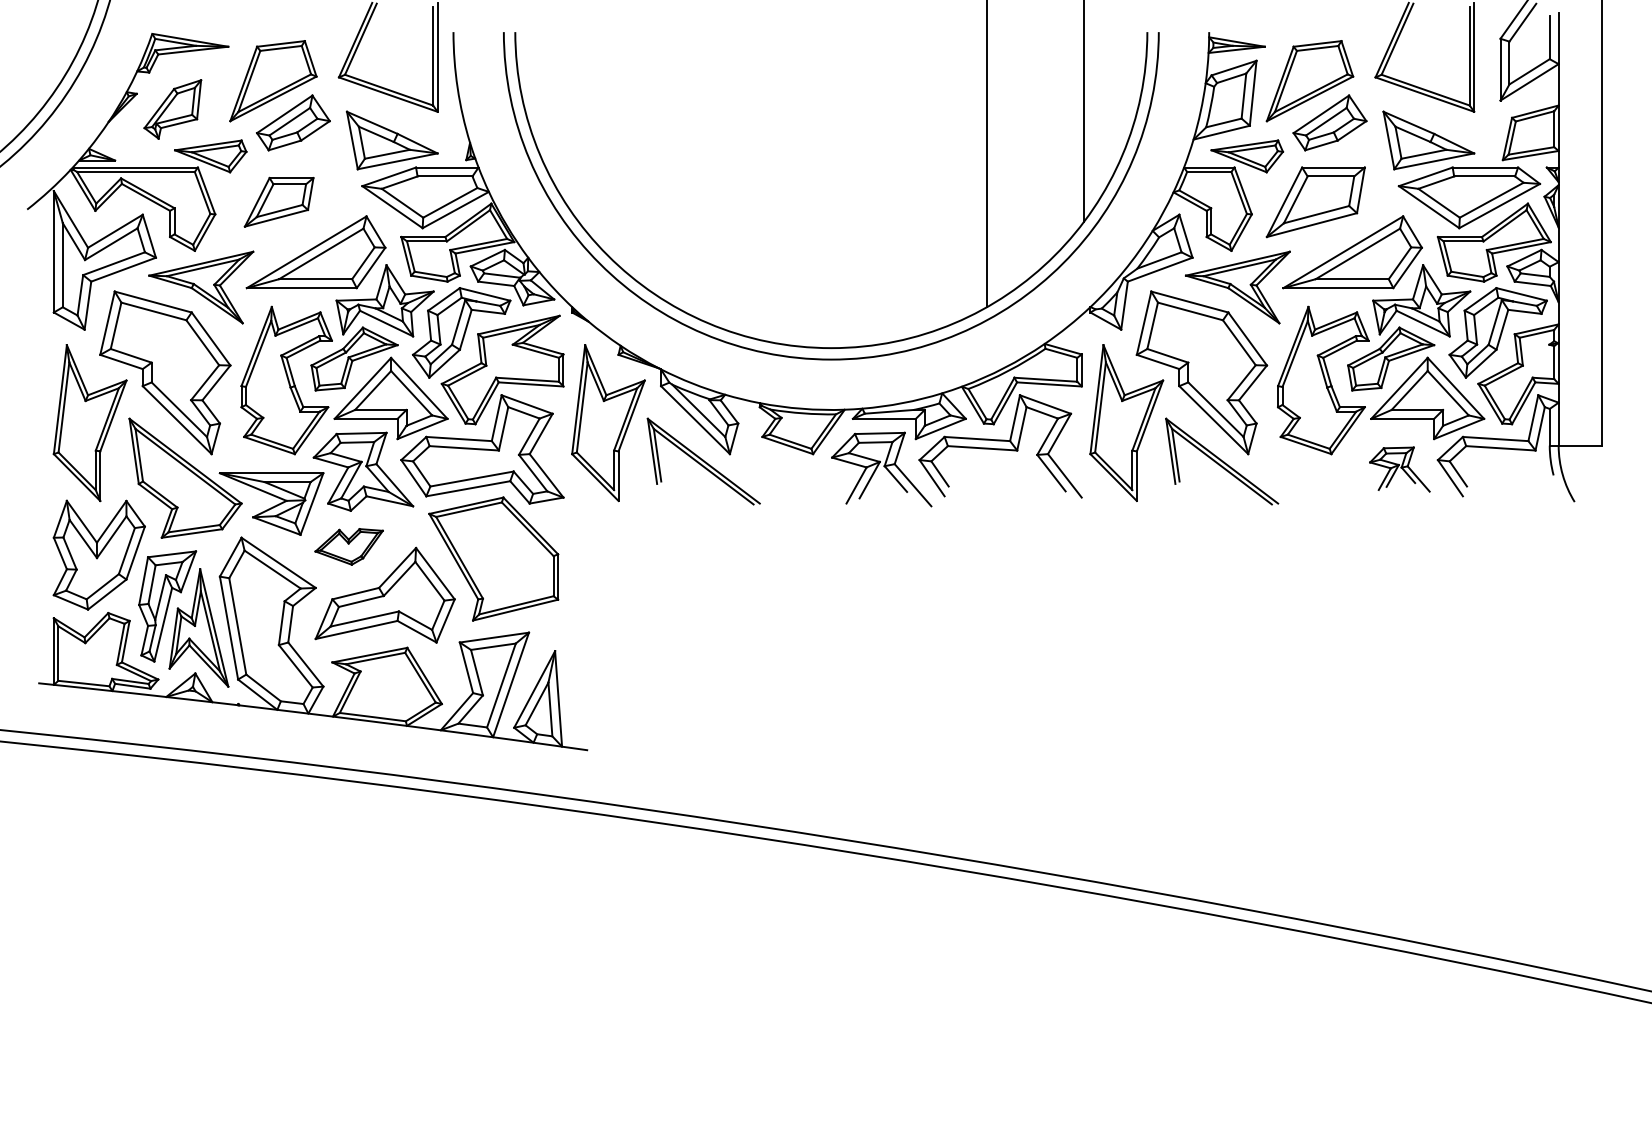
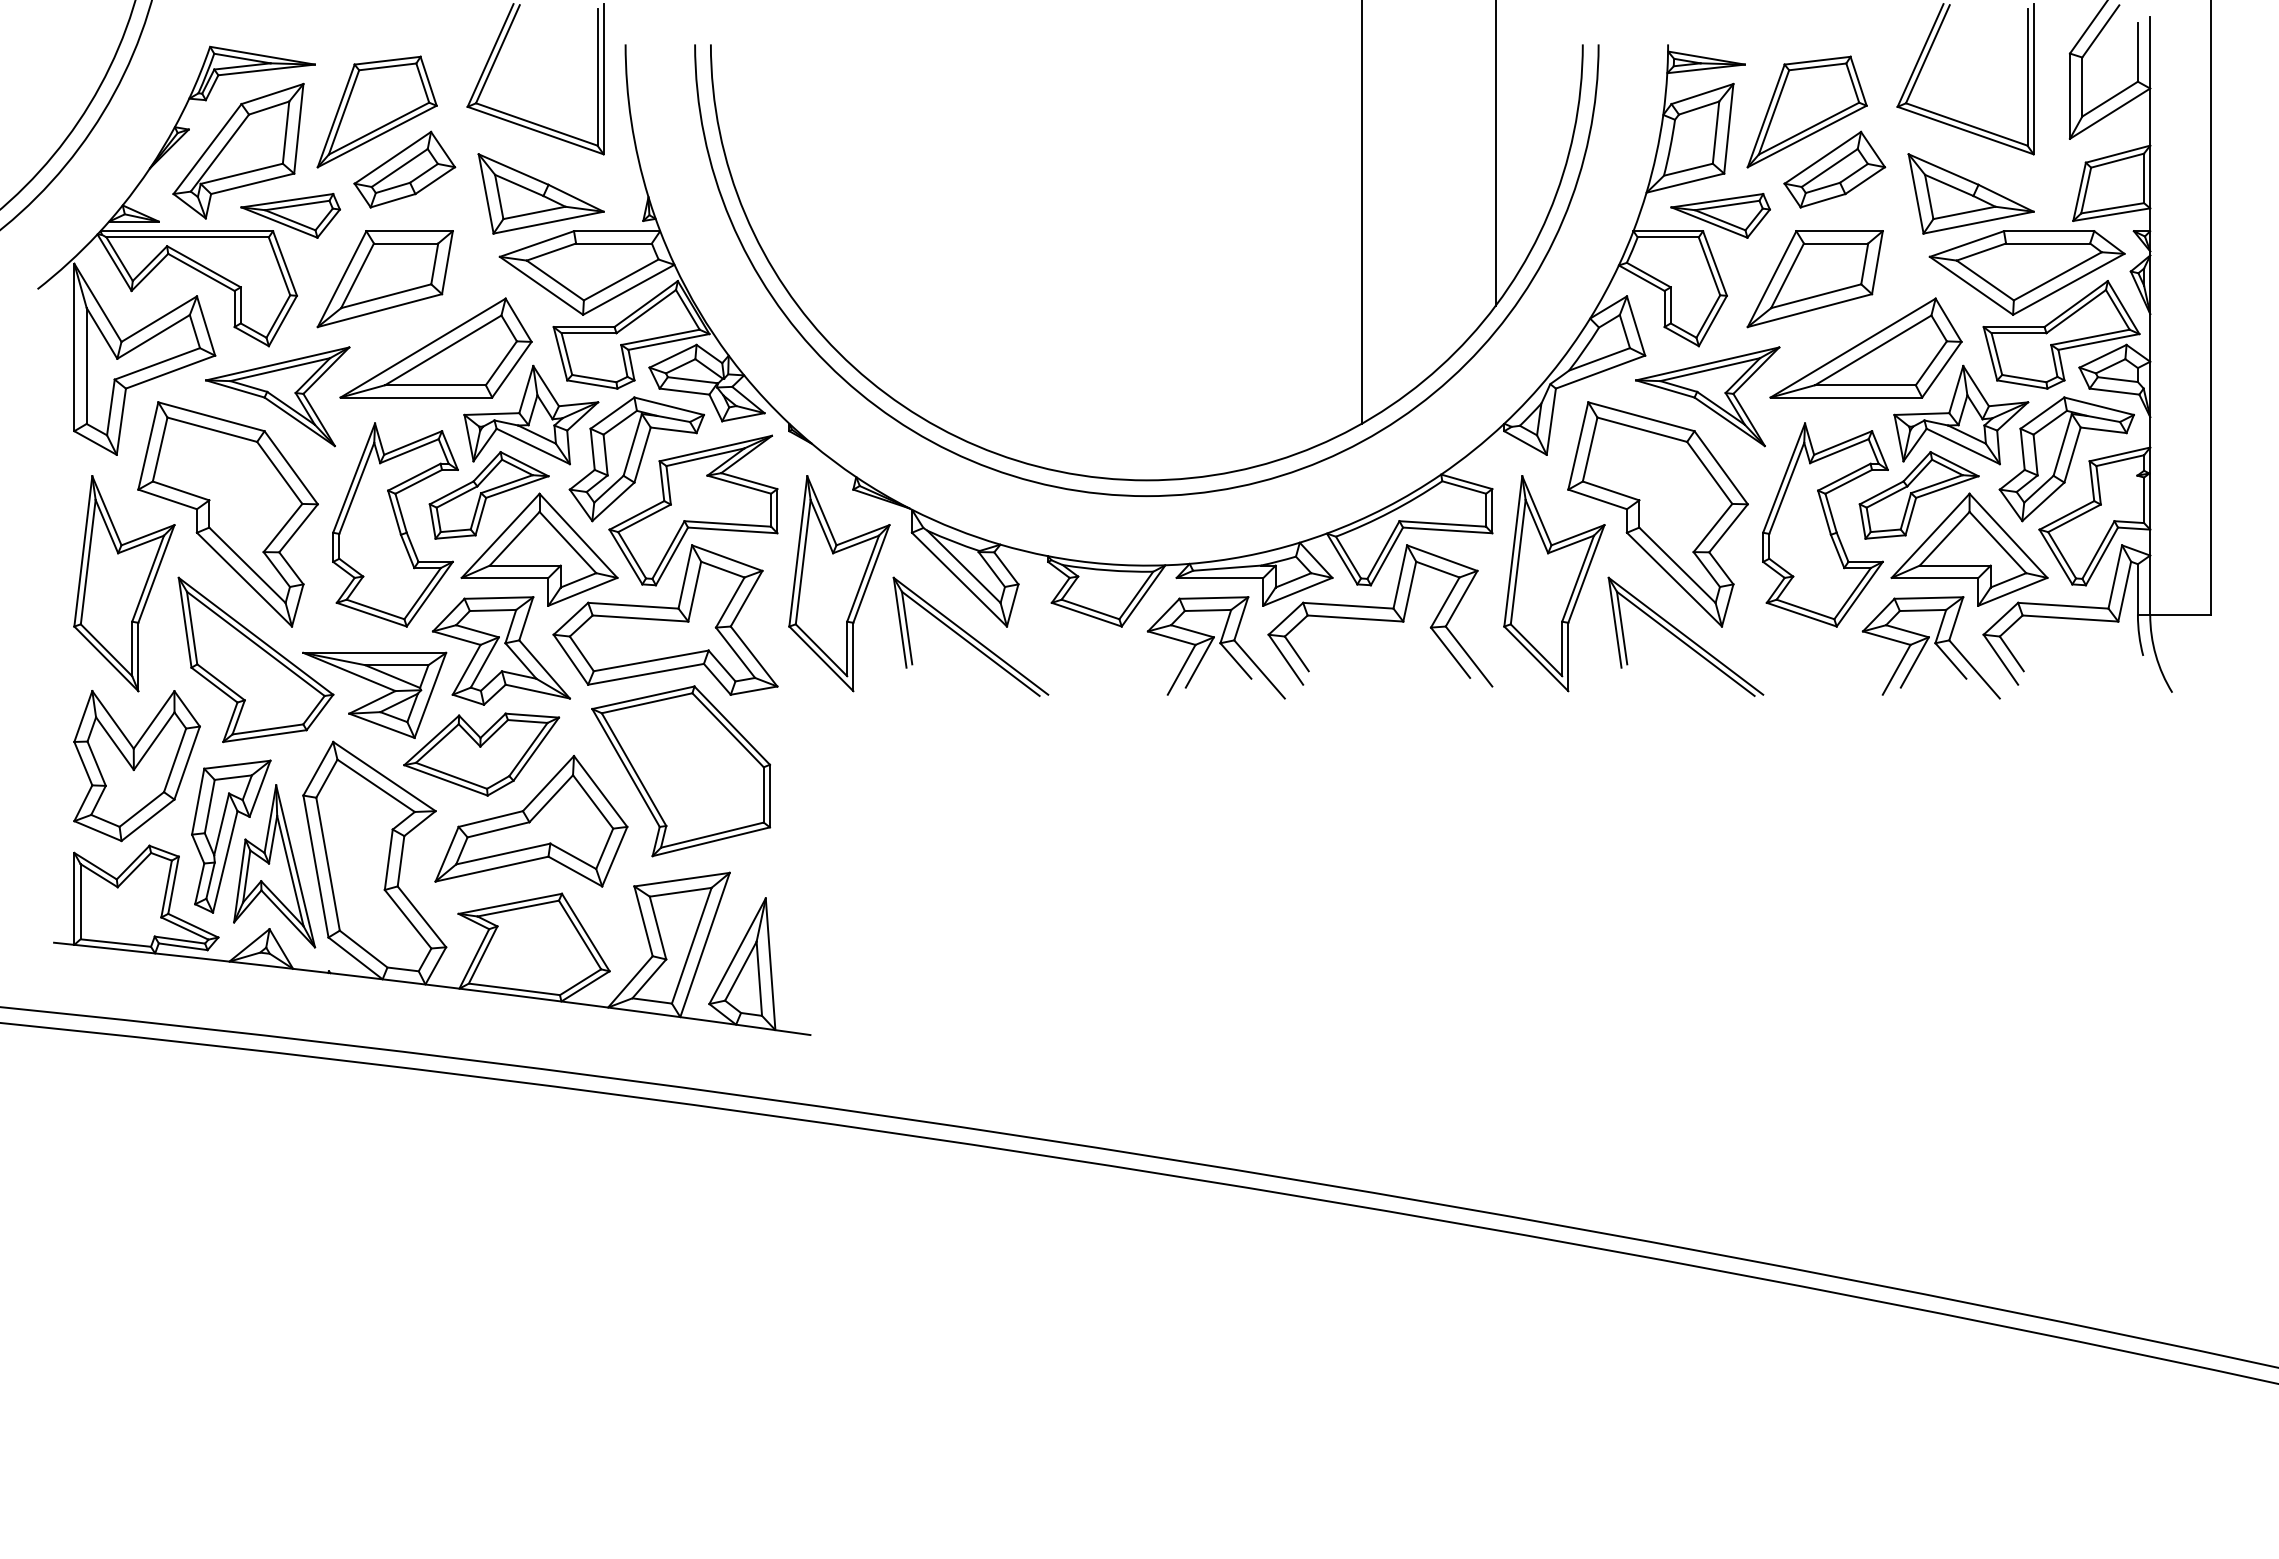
part: (172, 109) -> (238, 150), size x1.67
part: (278, 202) -> (384, 279), size x1.43
part: (1399, 469) -> (1930, 647), size x1.67
part: (349, 546) -> (481, 754), size x1.67

